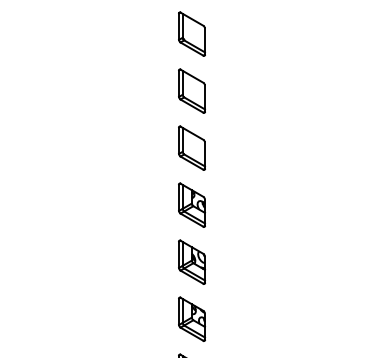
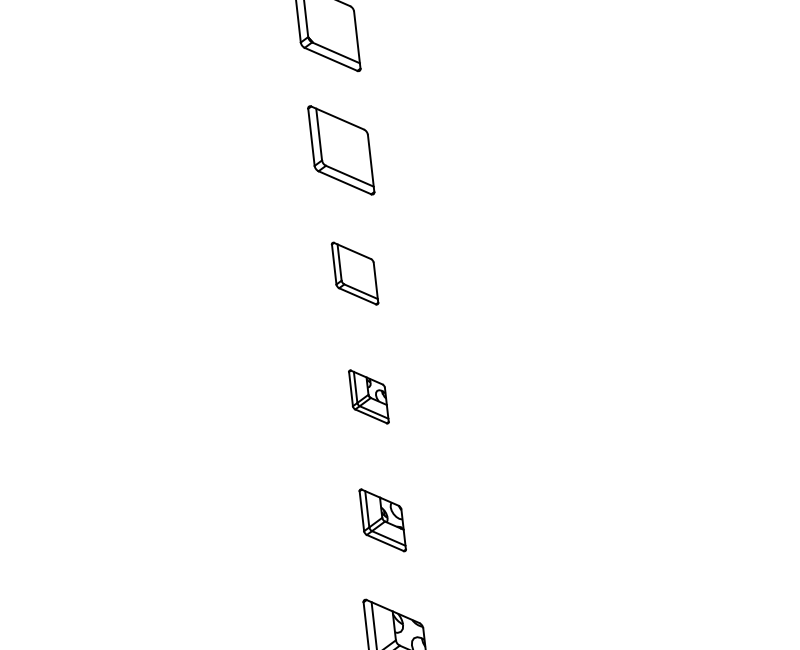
part: (191, 147) -> (353, 272), size x0.7
part: (191, 204) -> (367, 395), size x0.6
part: (191, 261) -> (381, 519), size x0.7

